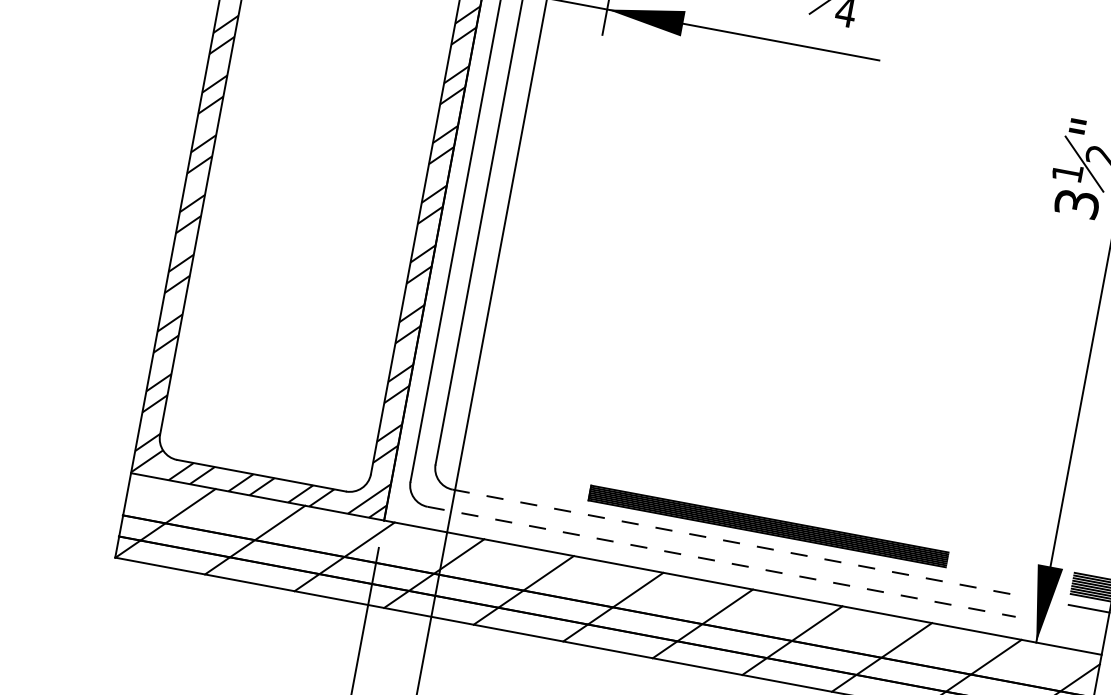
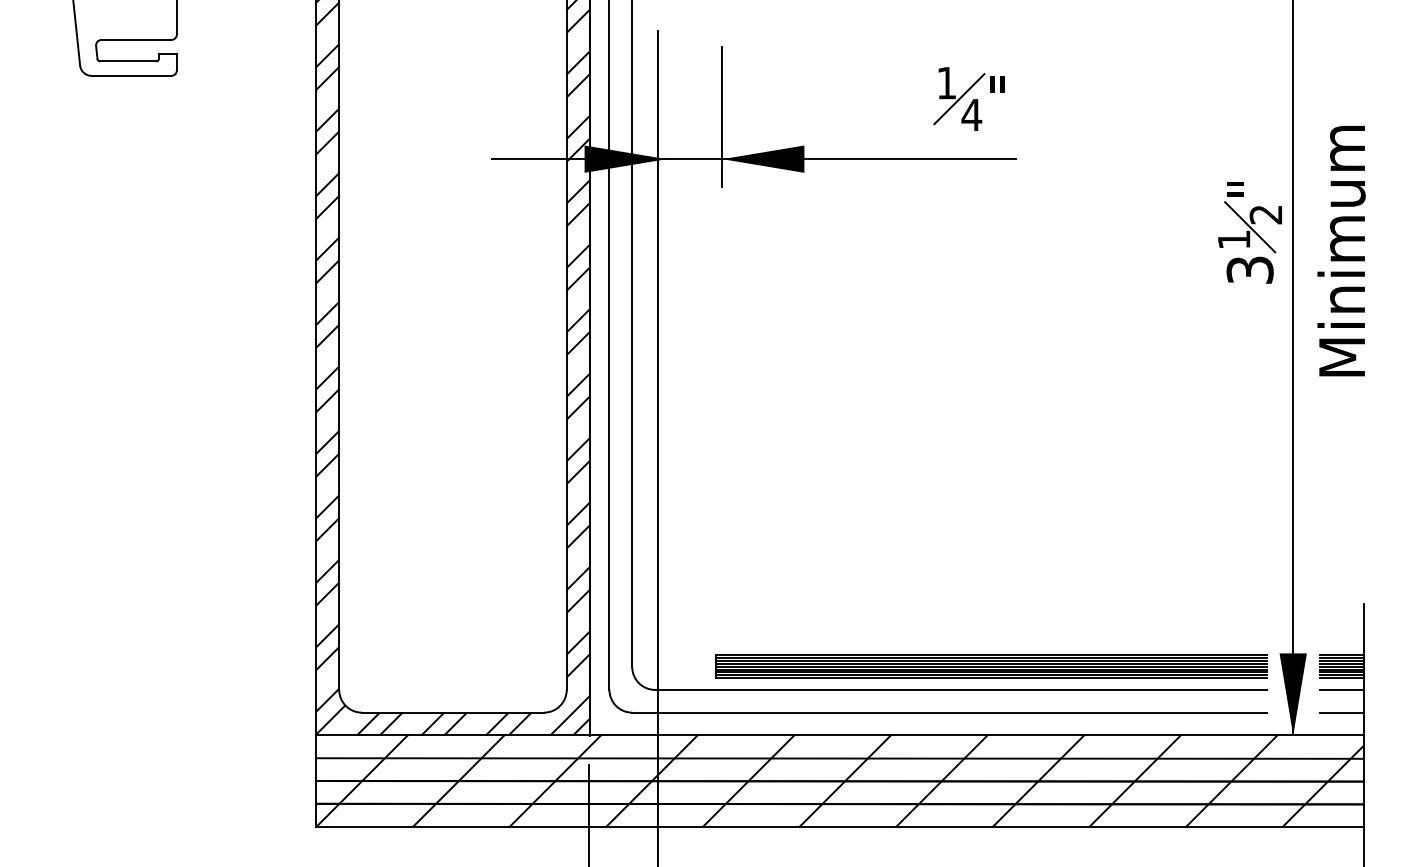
part: (768, 526) -> (991, 666), size x1.43
line: (735, 542) -> (960, 689), dashed -> solid
line: (722, 561) -> (950, 712), dashed -> solid
line: (611, 585) -> (839, 758), added
line: (1085, 629) -> (1341, 712), added

